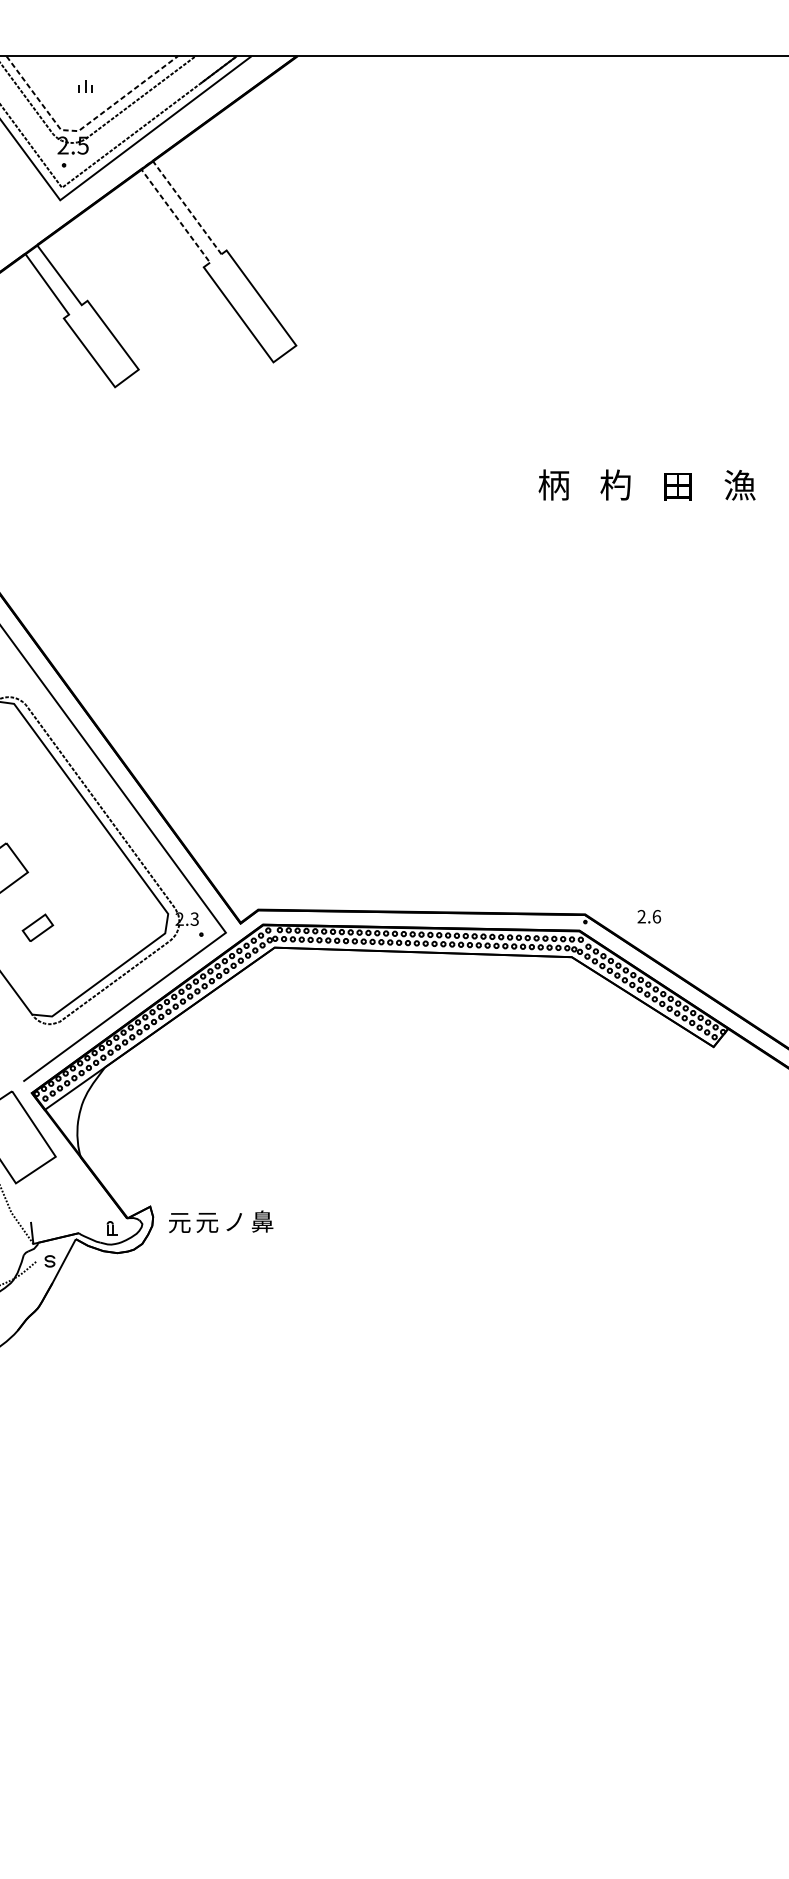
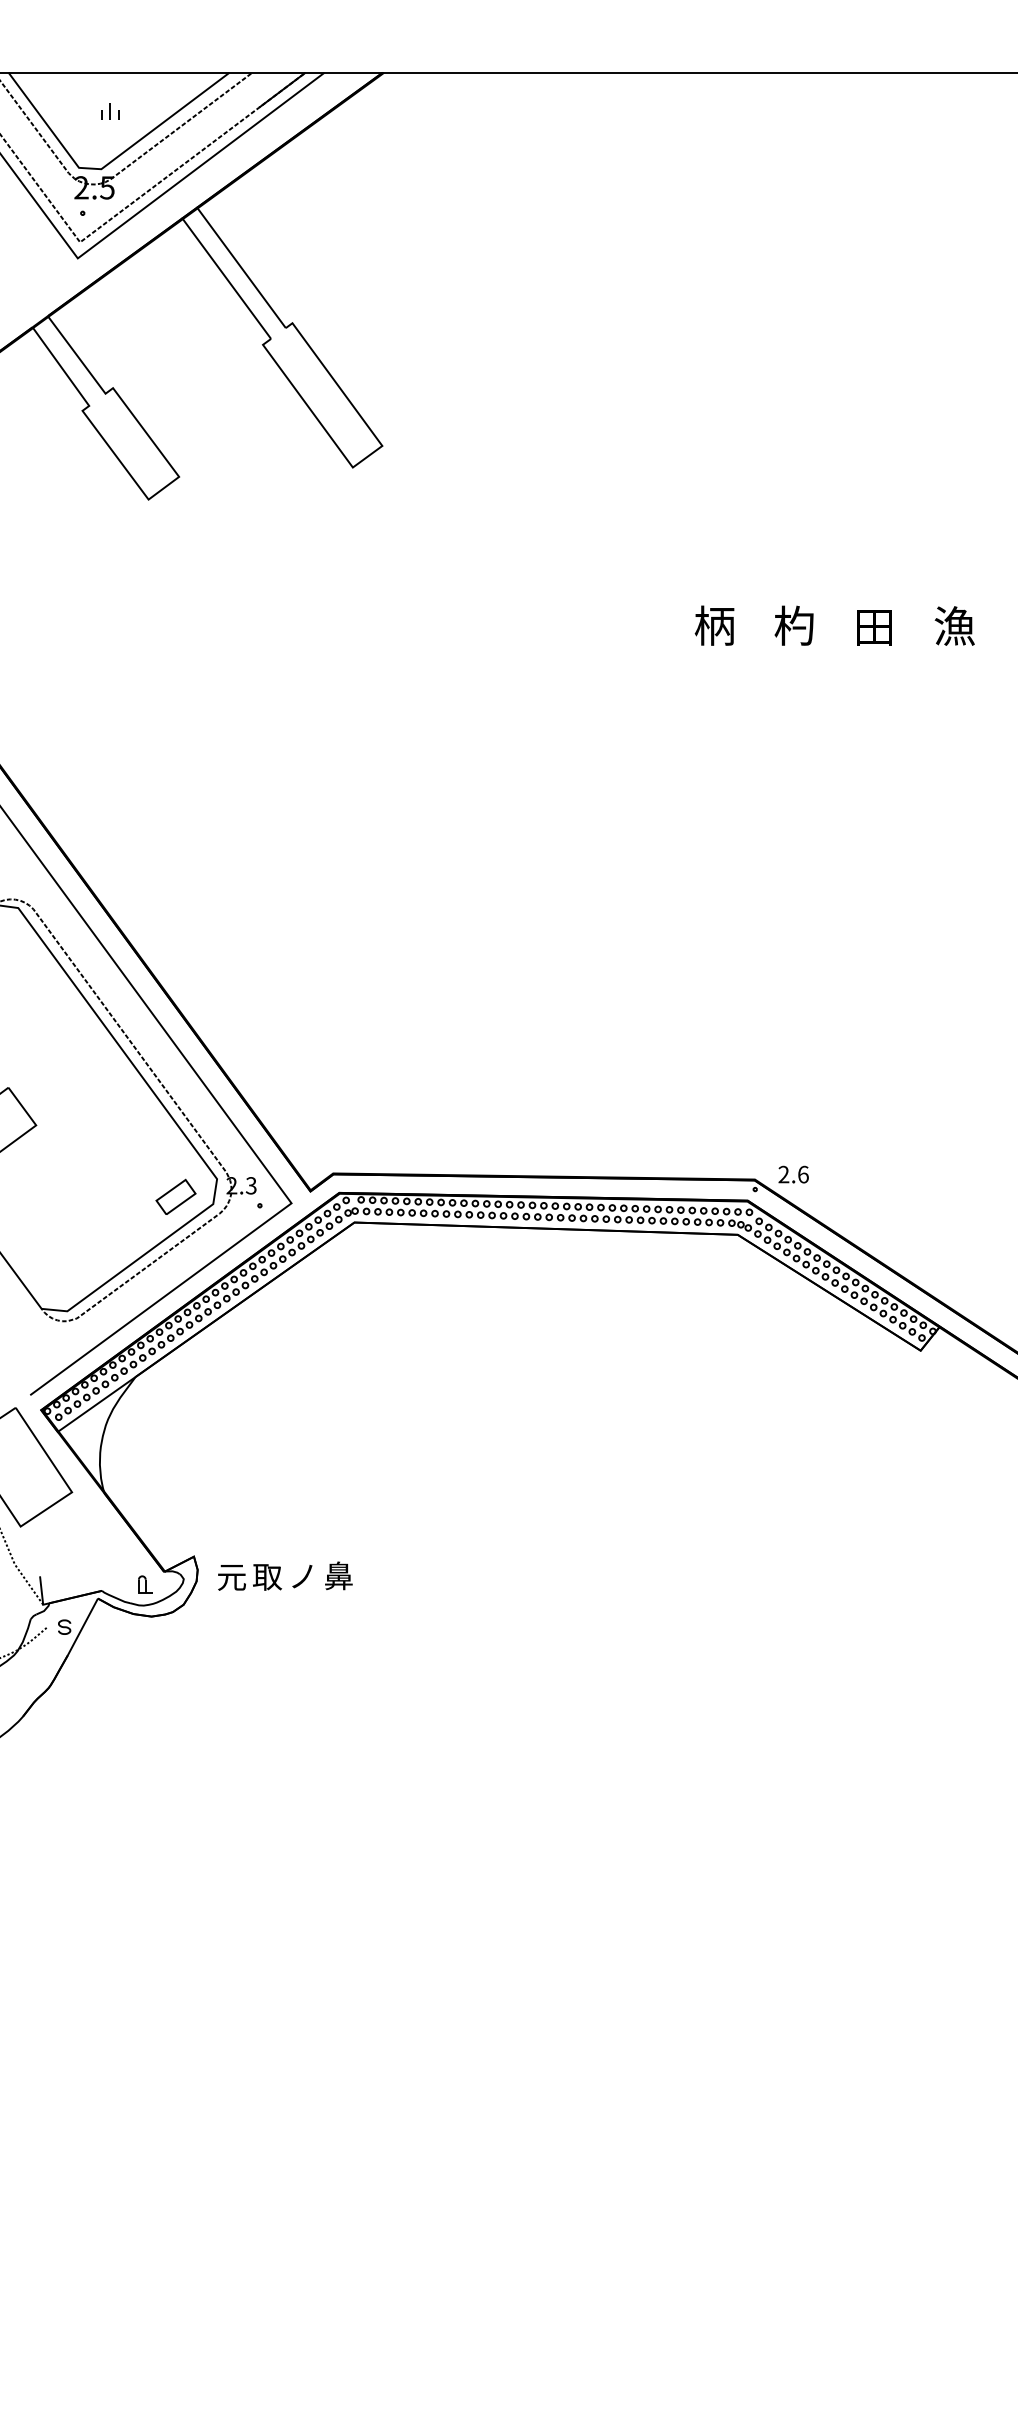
line: (84, 126) -> (108, 163), dashed -> solid
line: (146, 165) -> (189, 213), dashed -> solid
text: (649, 916) -> (793, 1174), moved
part: (37, 927) -> (175, 1196), moved
text: (207, 1222) -> (267, 1577), 元 -> 取

